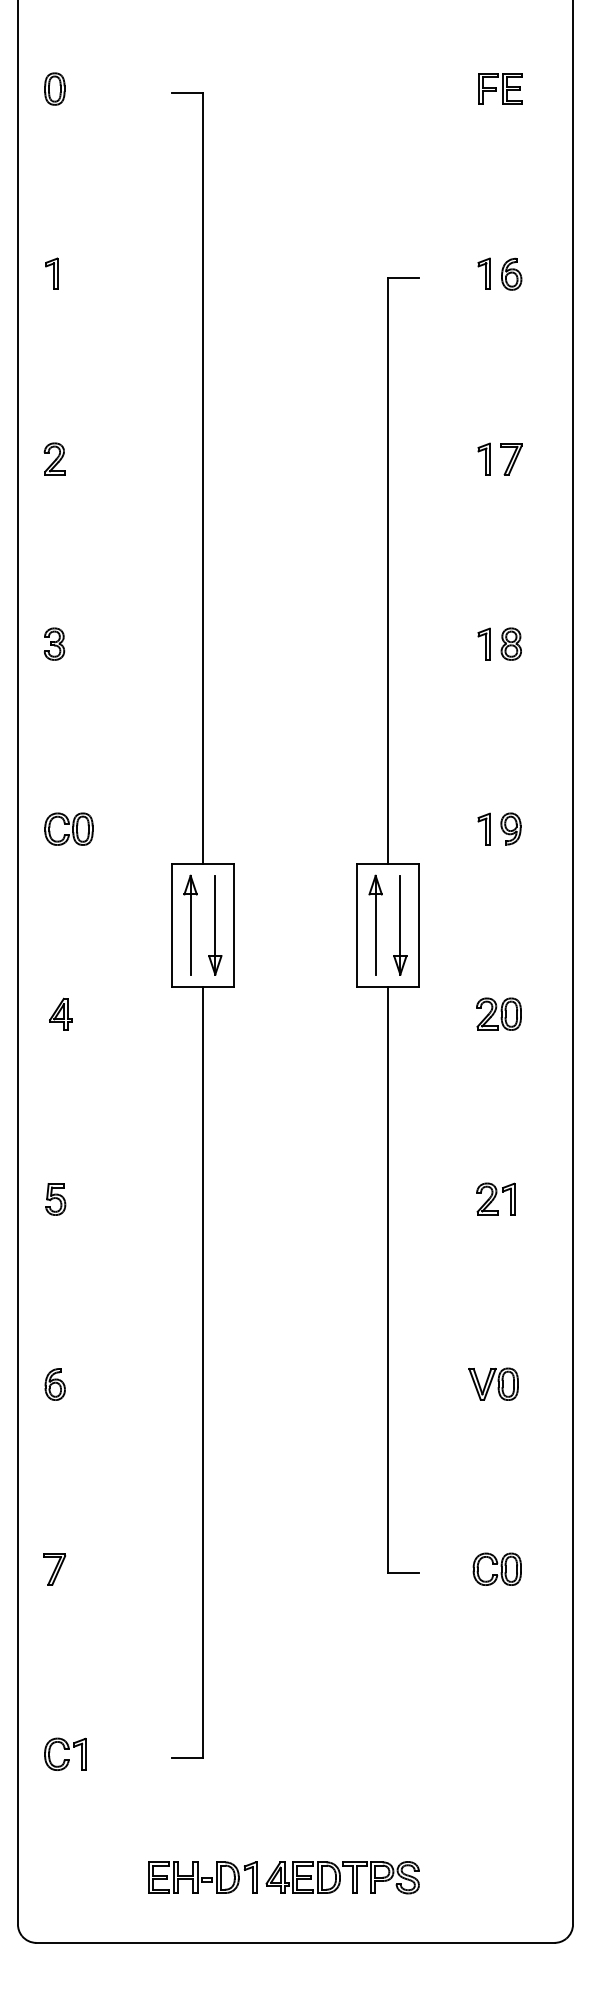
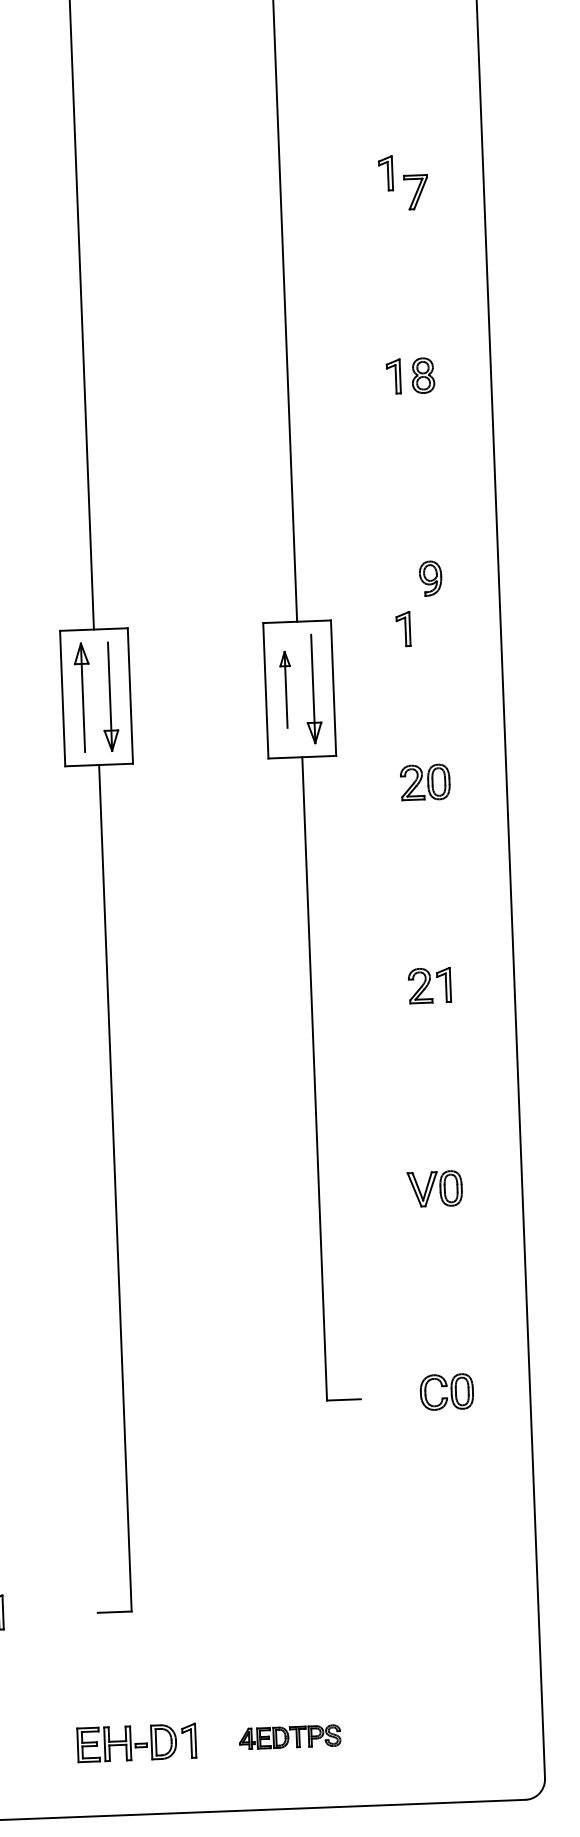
part: (511, 459) -> (416, 192), moved
part: (483, 828) -> (402, 628), moved
part: (375, 924) -> (285, 689), size x0.7
part: (342, 1877) -> (289, 1736), size x0.6

